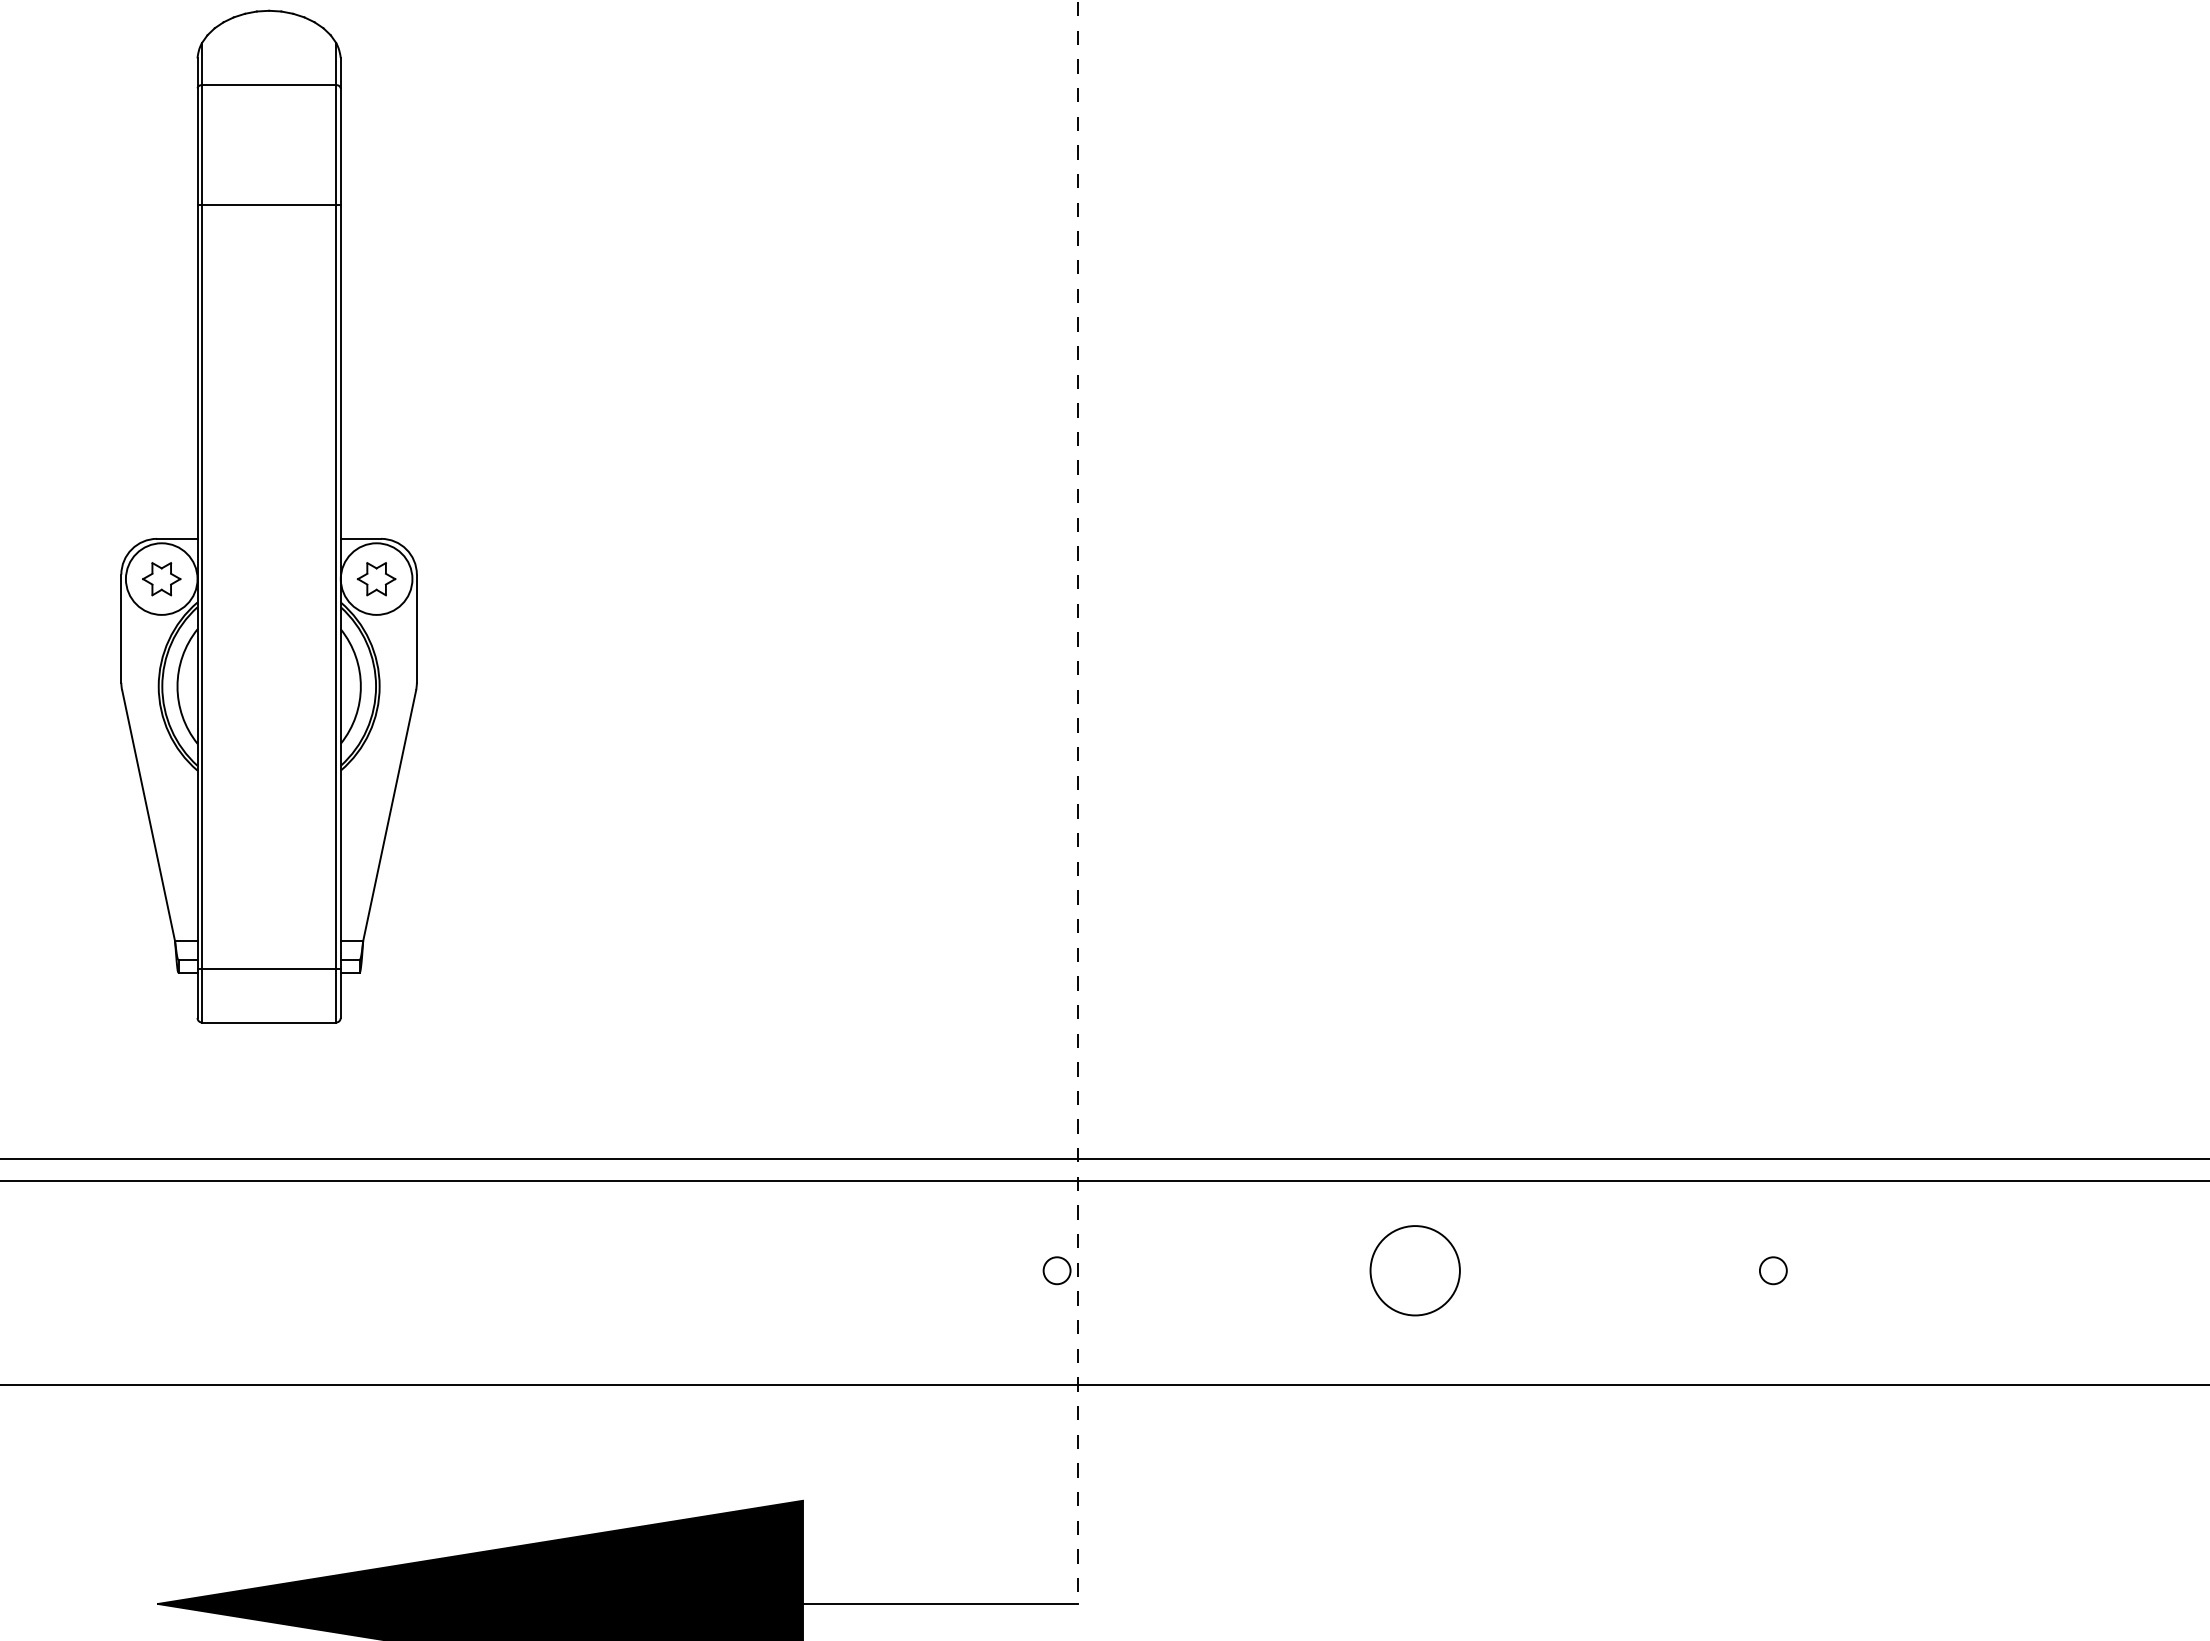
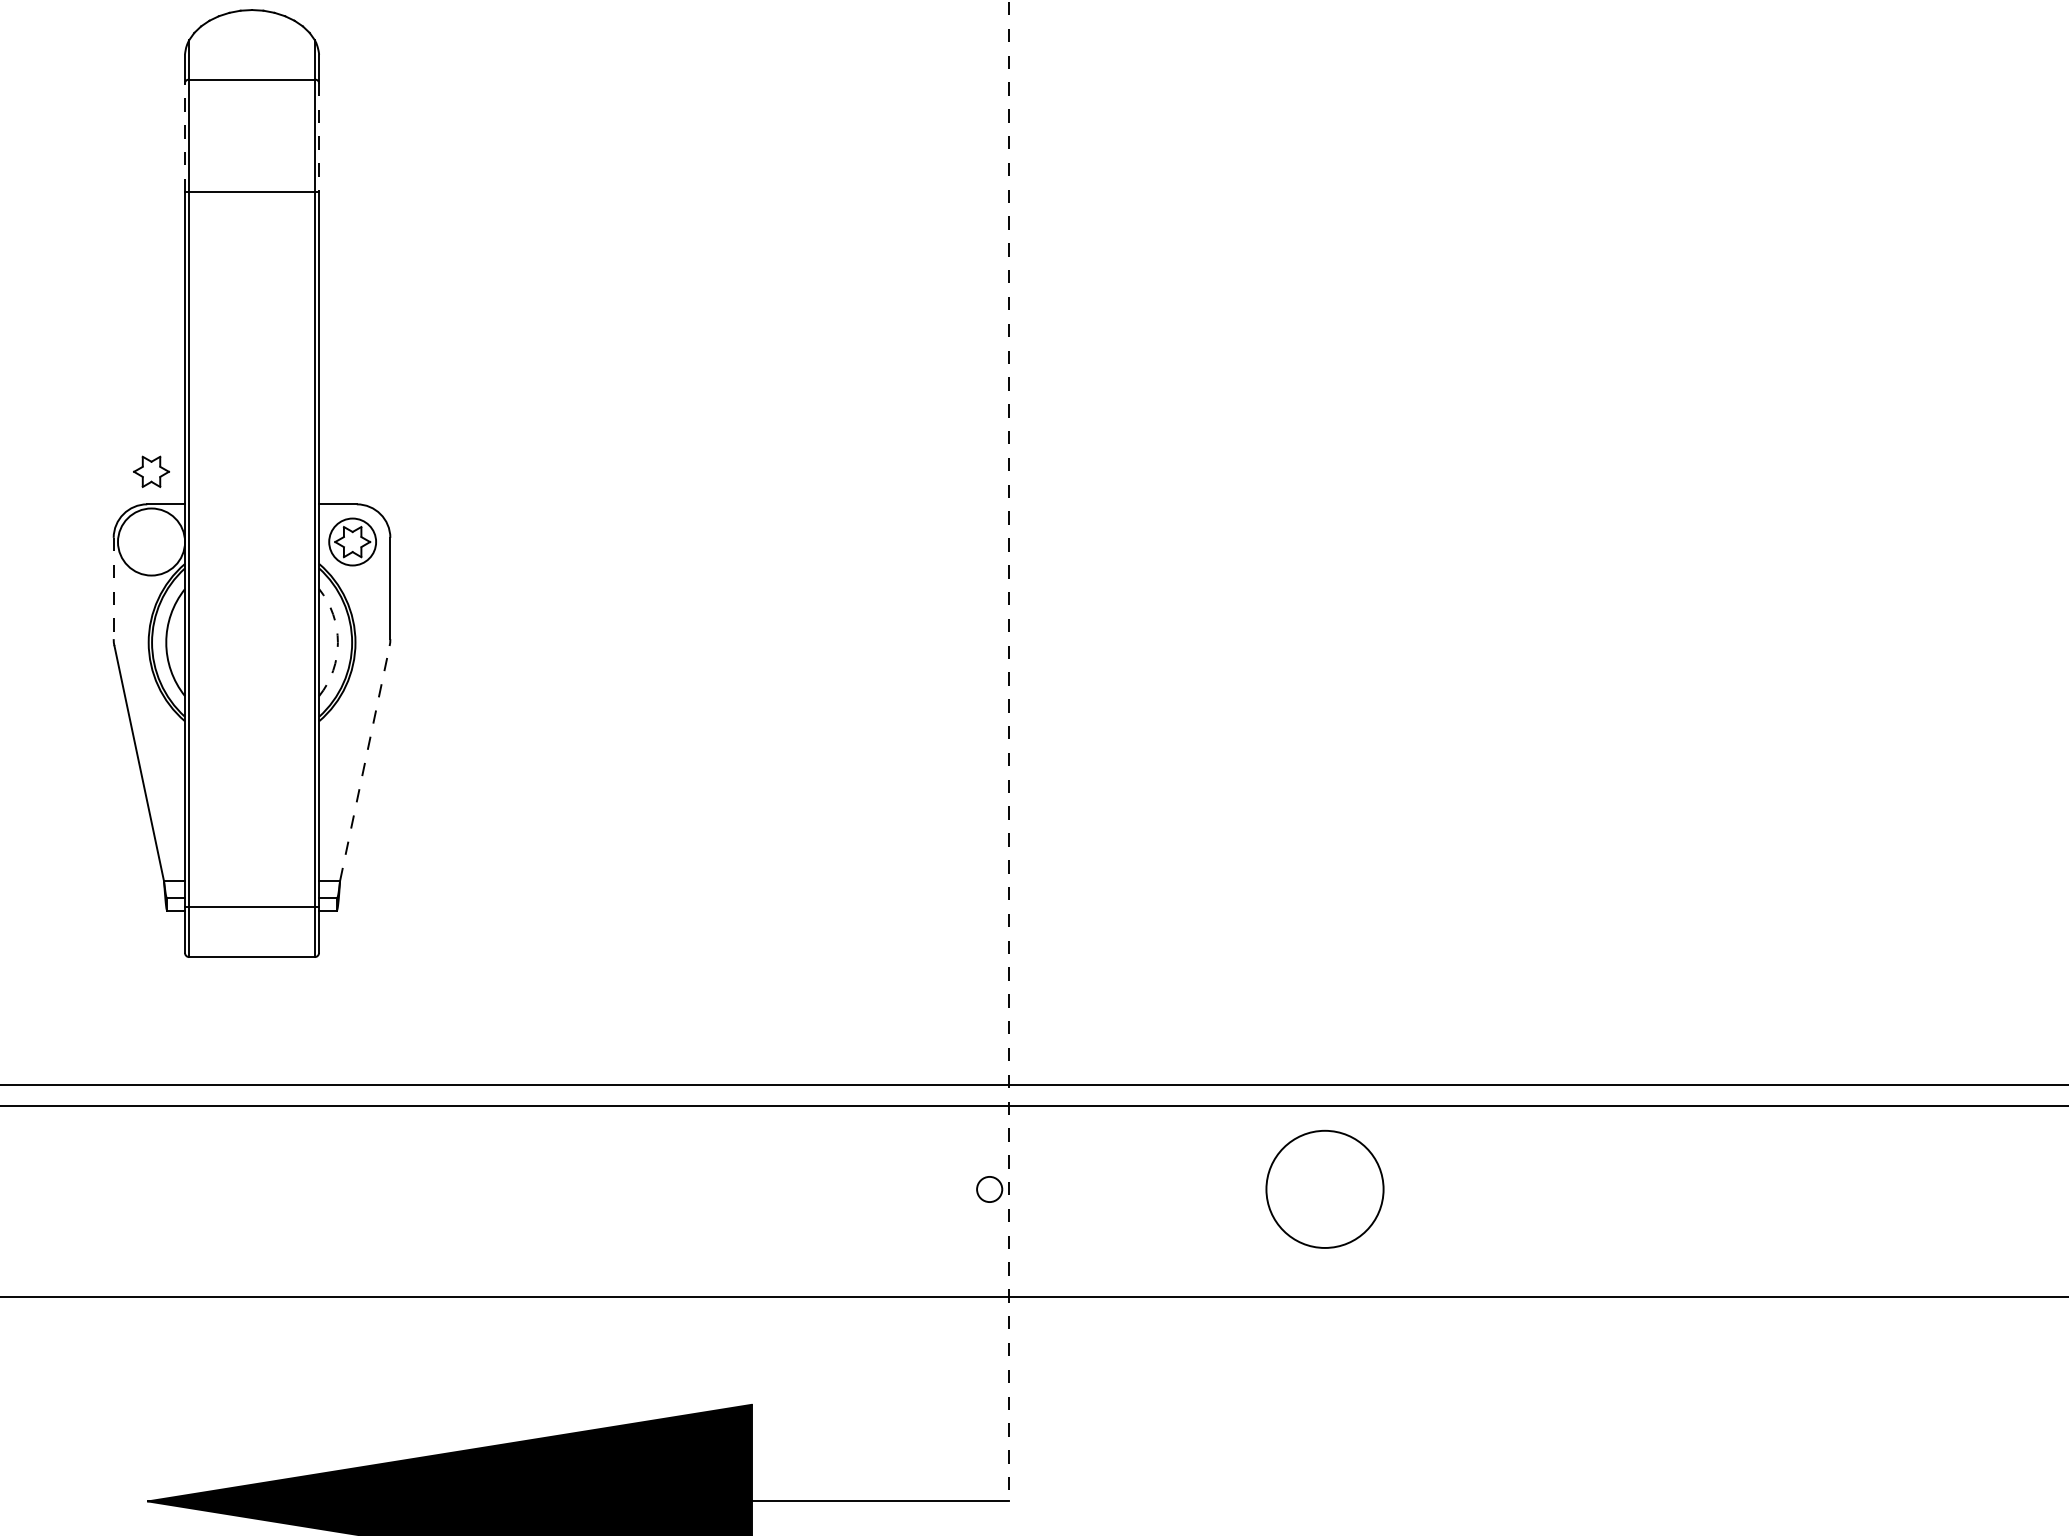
line: (197, 146) -> (184, 137), solid -> dashed
line: (340, 146) -> (318, 137), solid -> dashed
circle: (376, 578) -> (352, 541), size x0.7
part: (161, 579) -> (151, 472), moved
line: (121, 629) -> (113, 589), solid -> dashed
arc: (360, 686) -> (337, 642), solid -> dashed
line: (389, 815) -> (364, 763), solid -> dashed
circle: (1414, 1270) -> (1324, 1189), size x1.4
circle: (1773, 1270) -> (1660, 1189), removed

